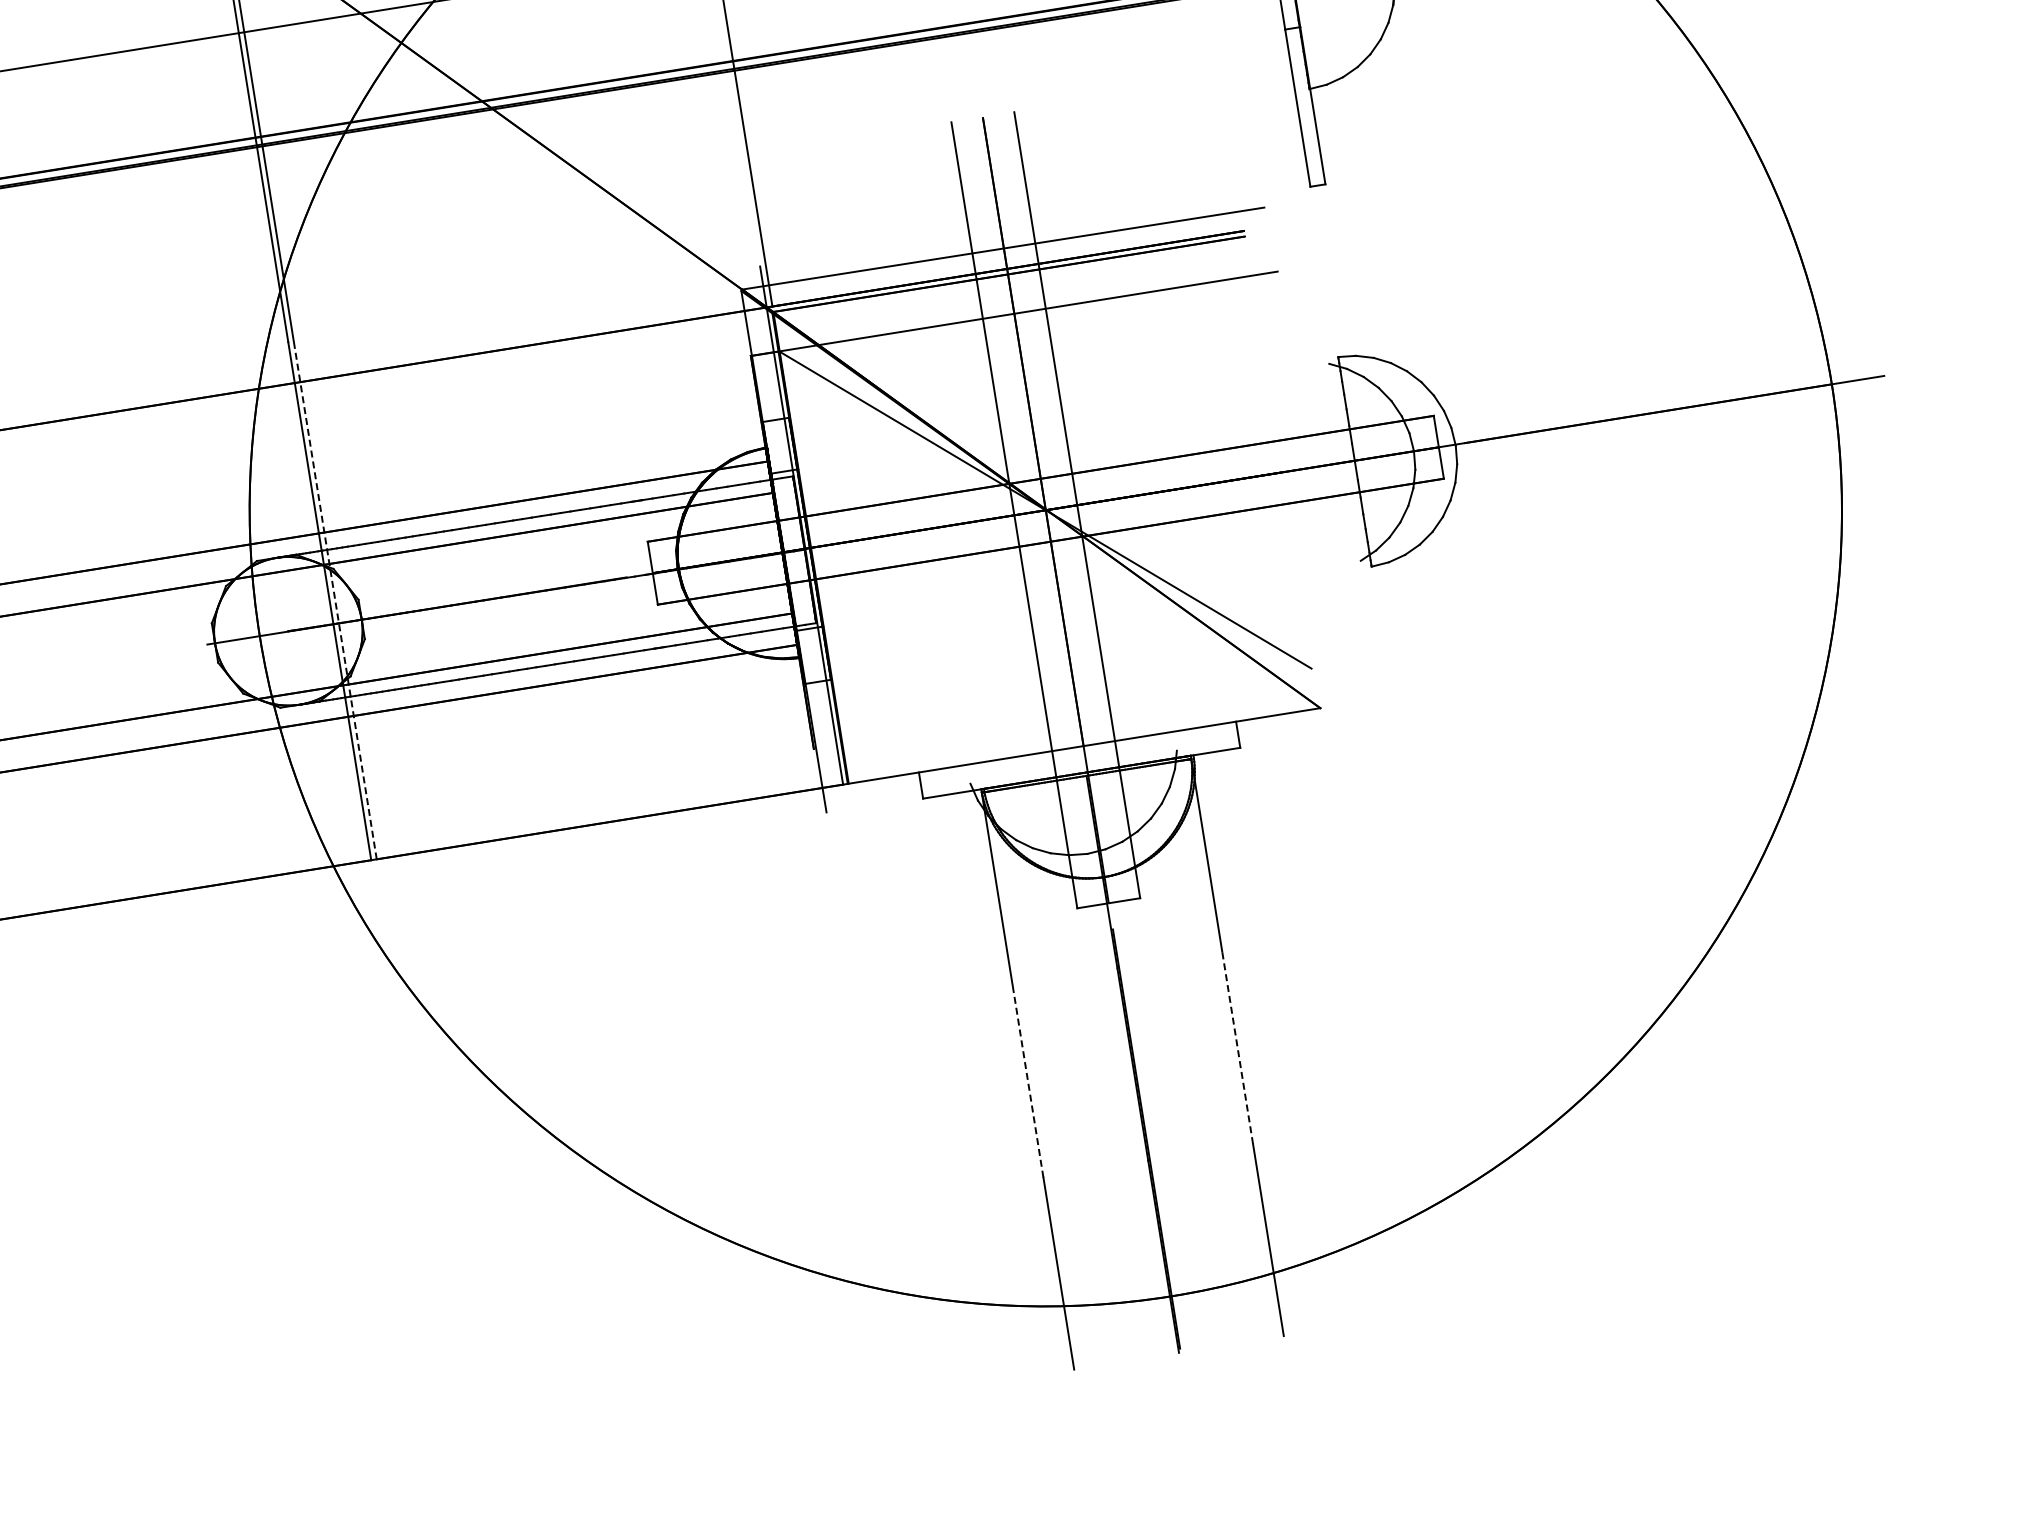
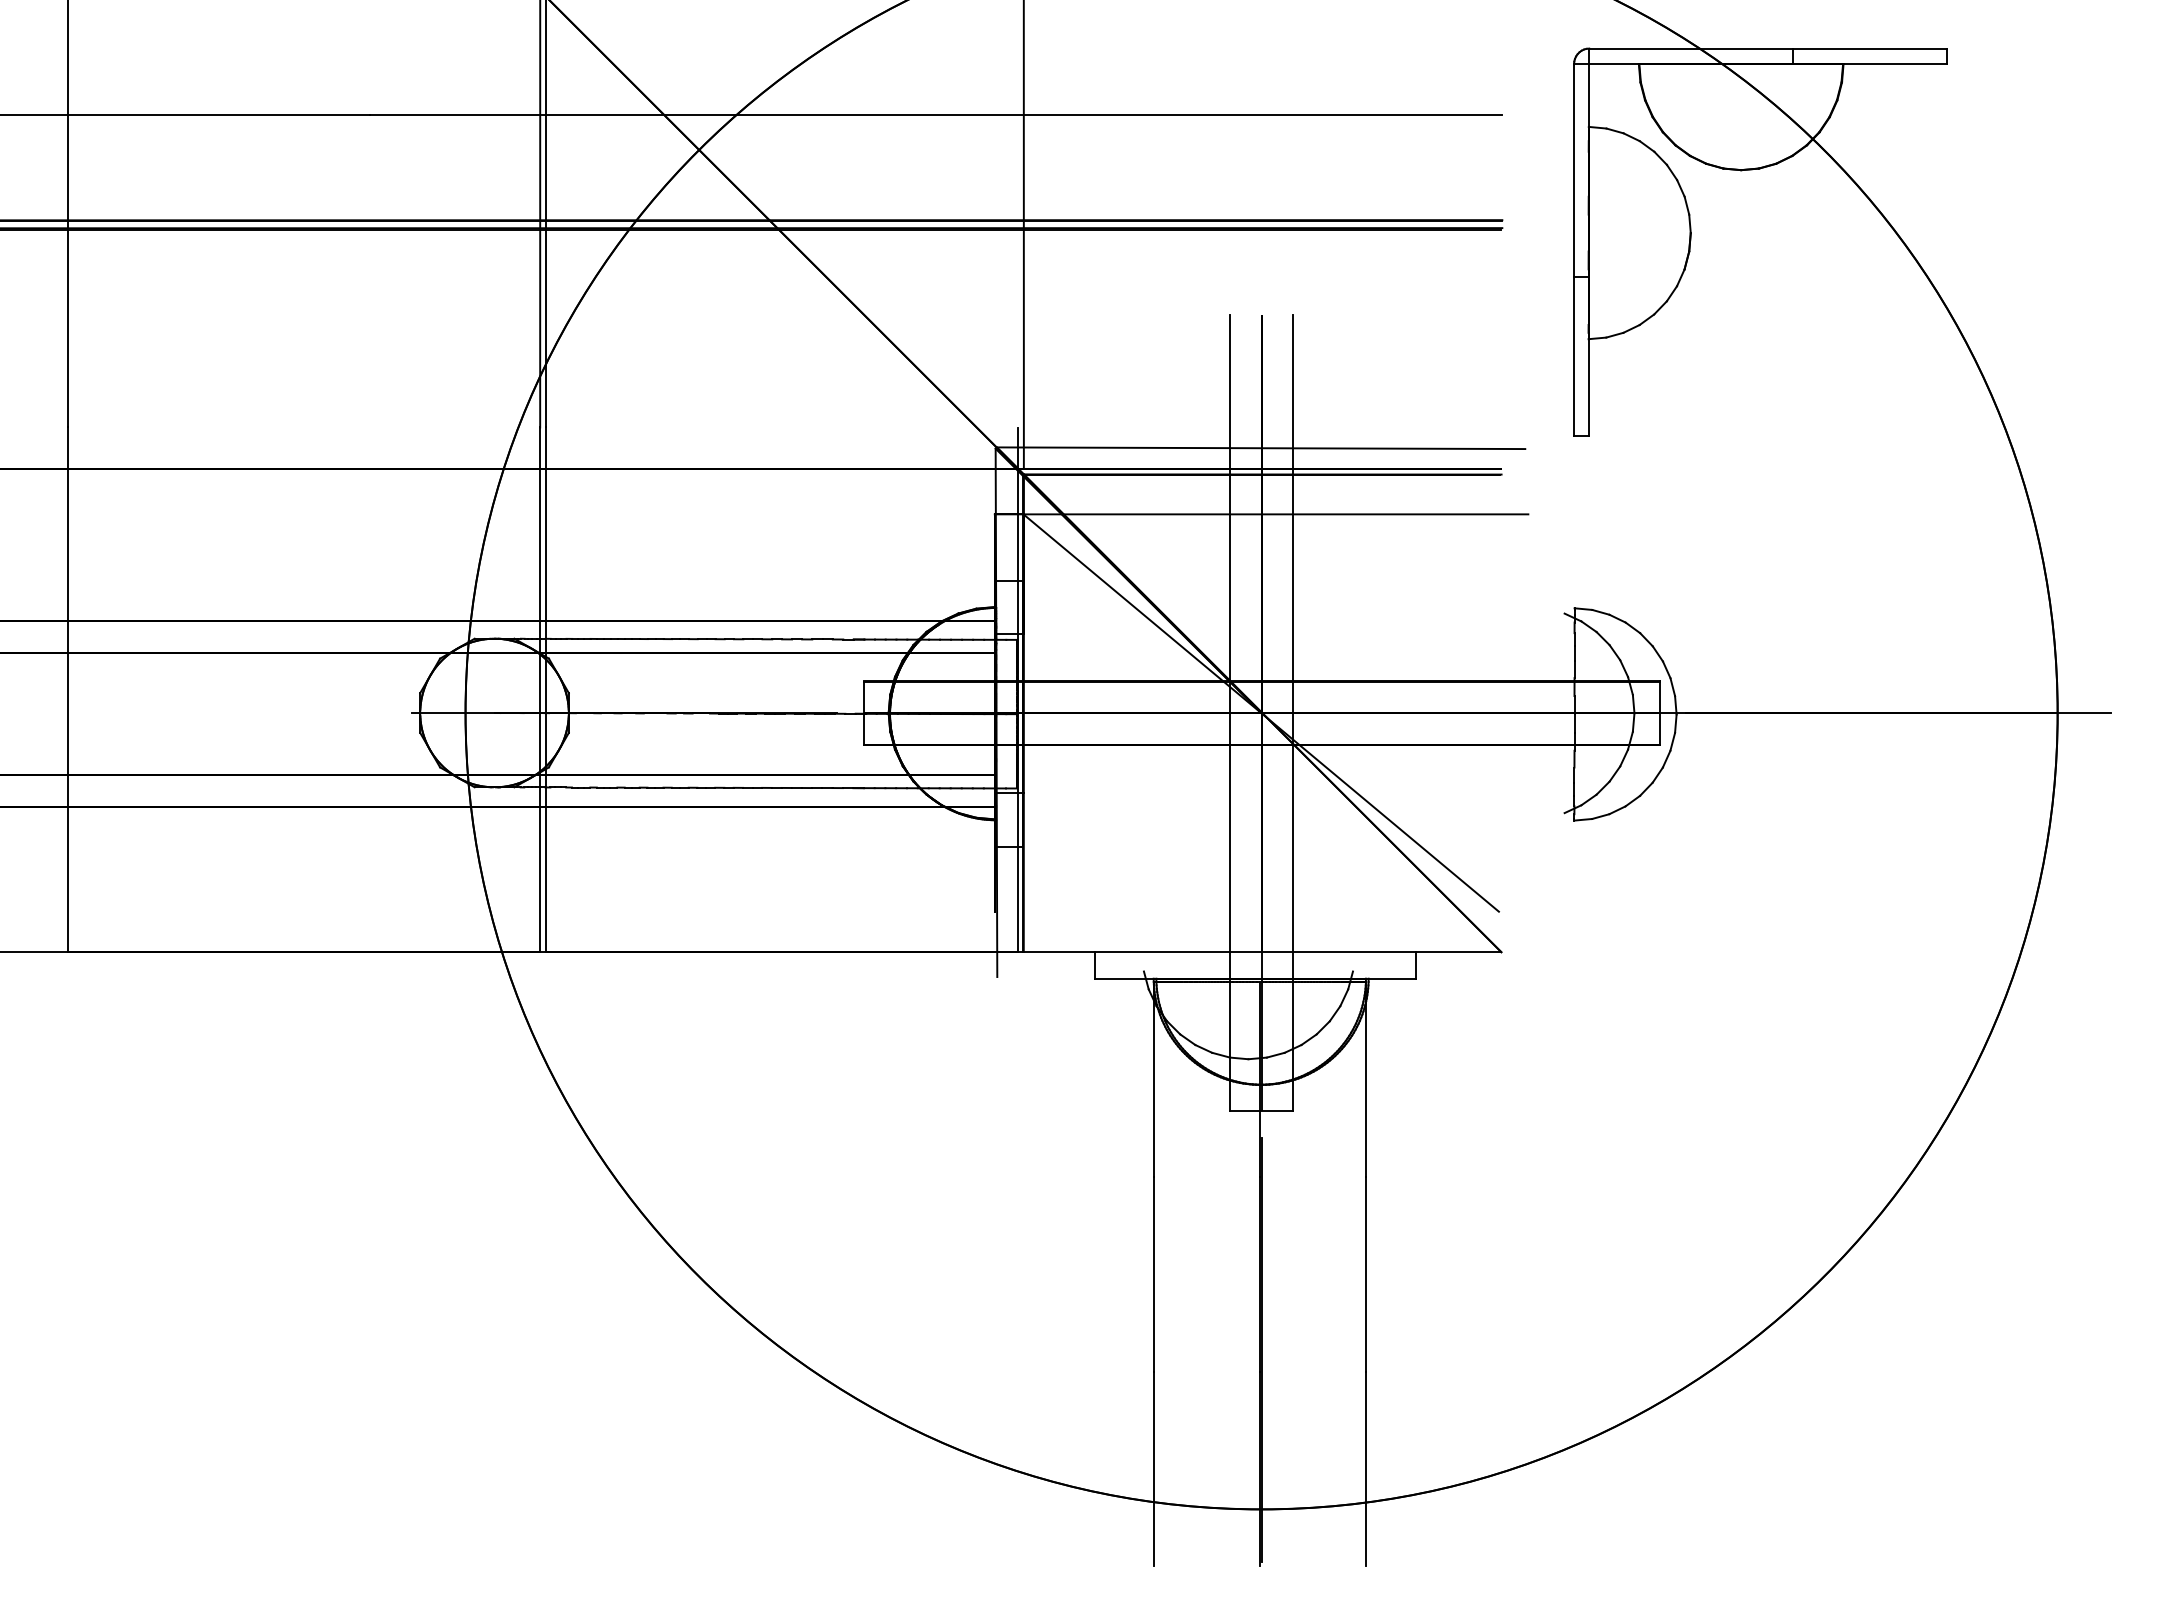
line: (334, 599) -> (545, 689), dashed -> solid
line: (1237, 1047) -> (1365, 1274), dashed -> solid
line: (1027, 1081) -> (1153, 1274), dashed -> solid

